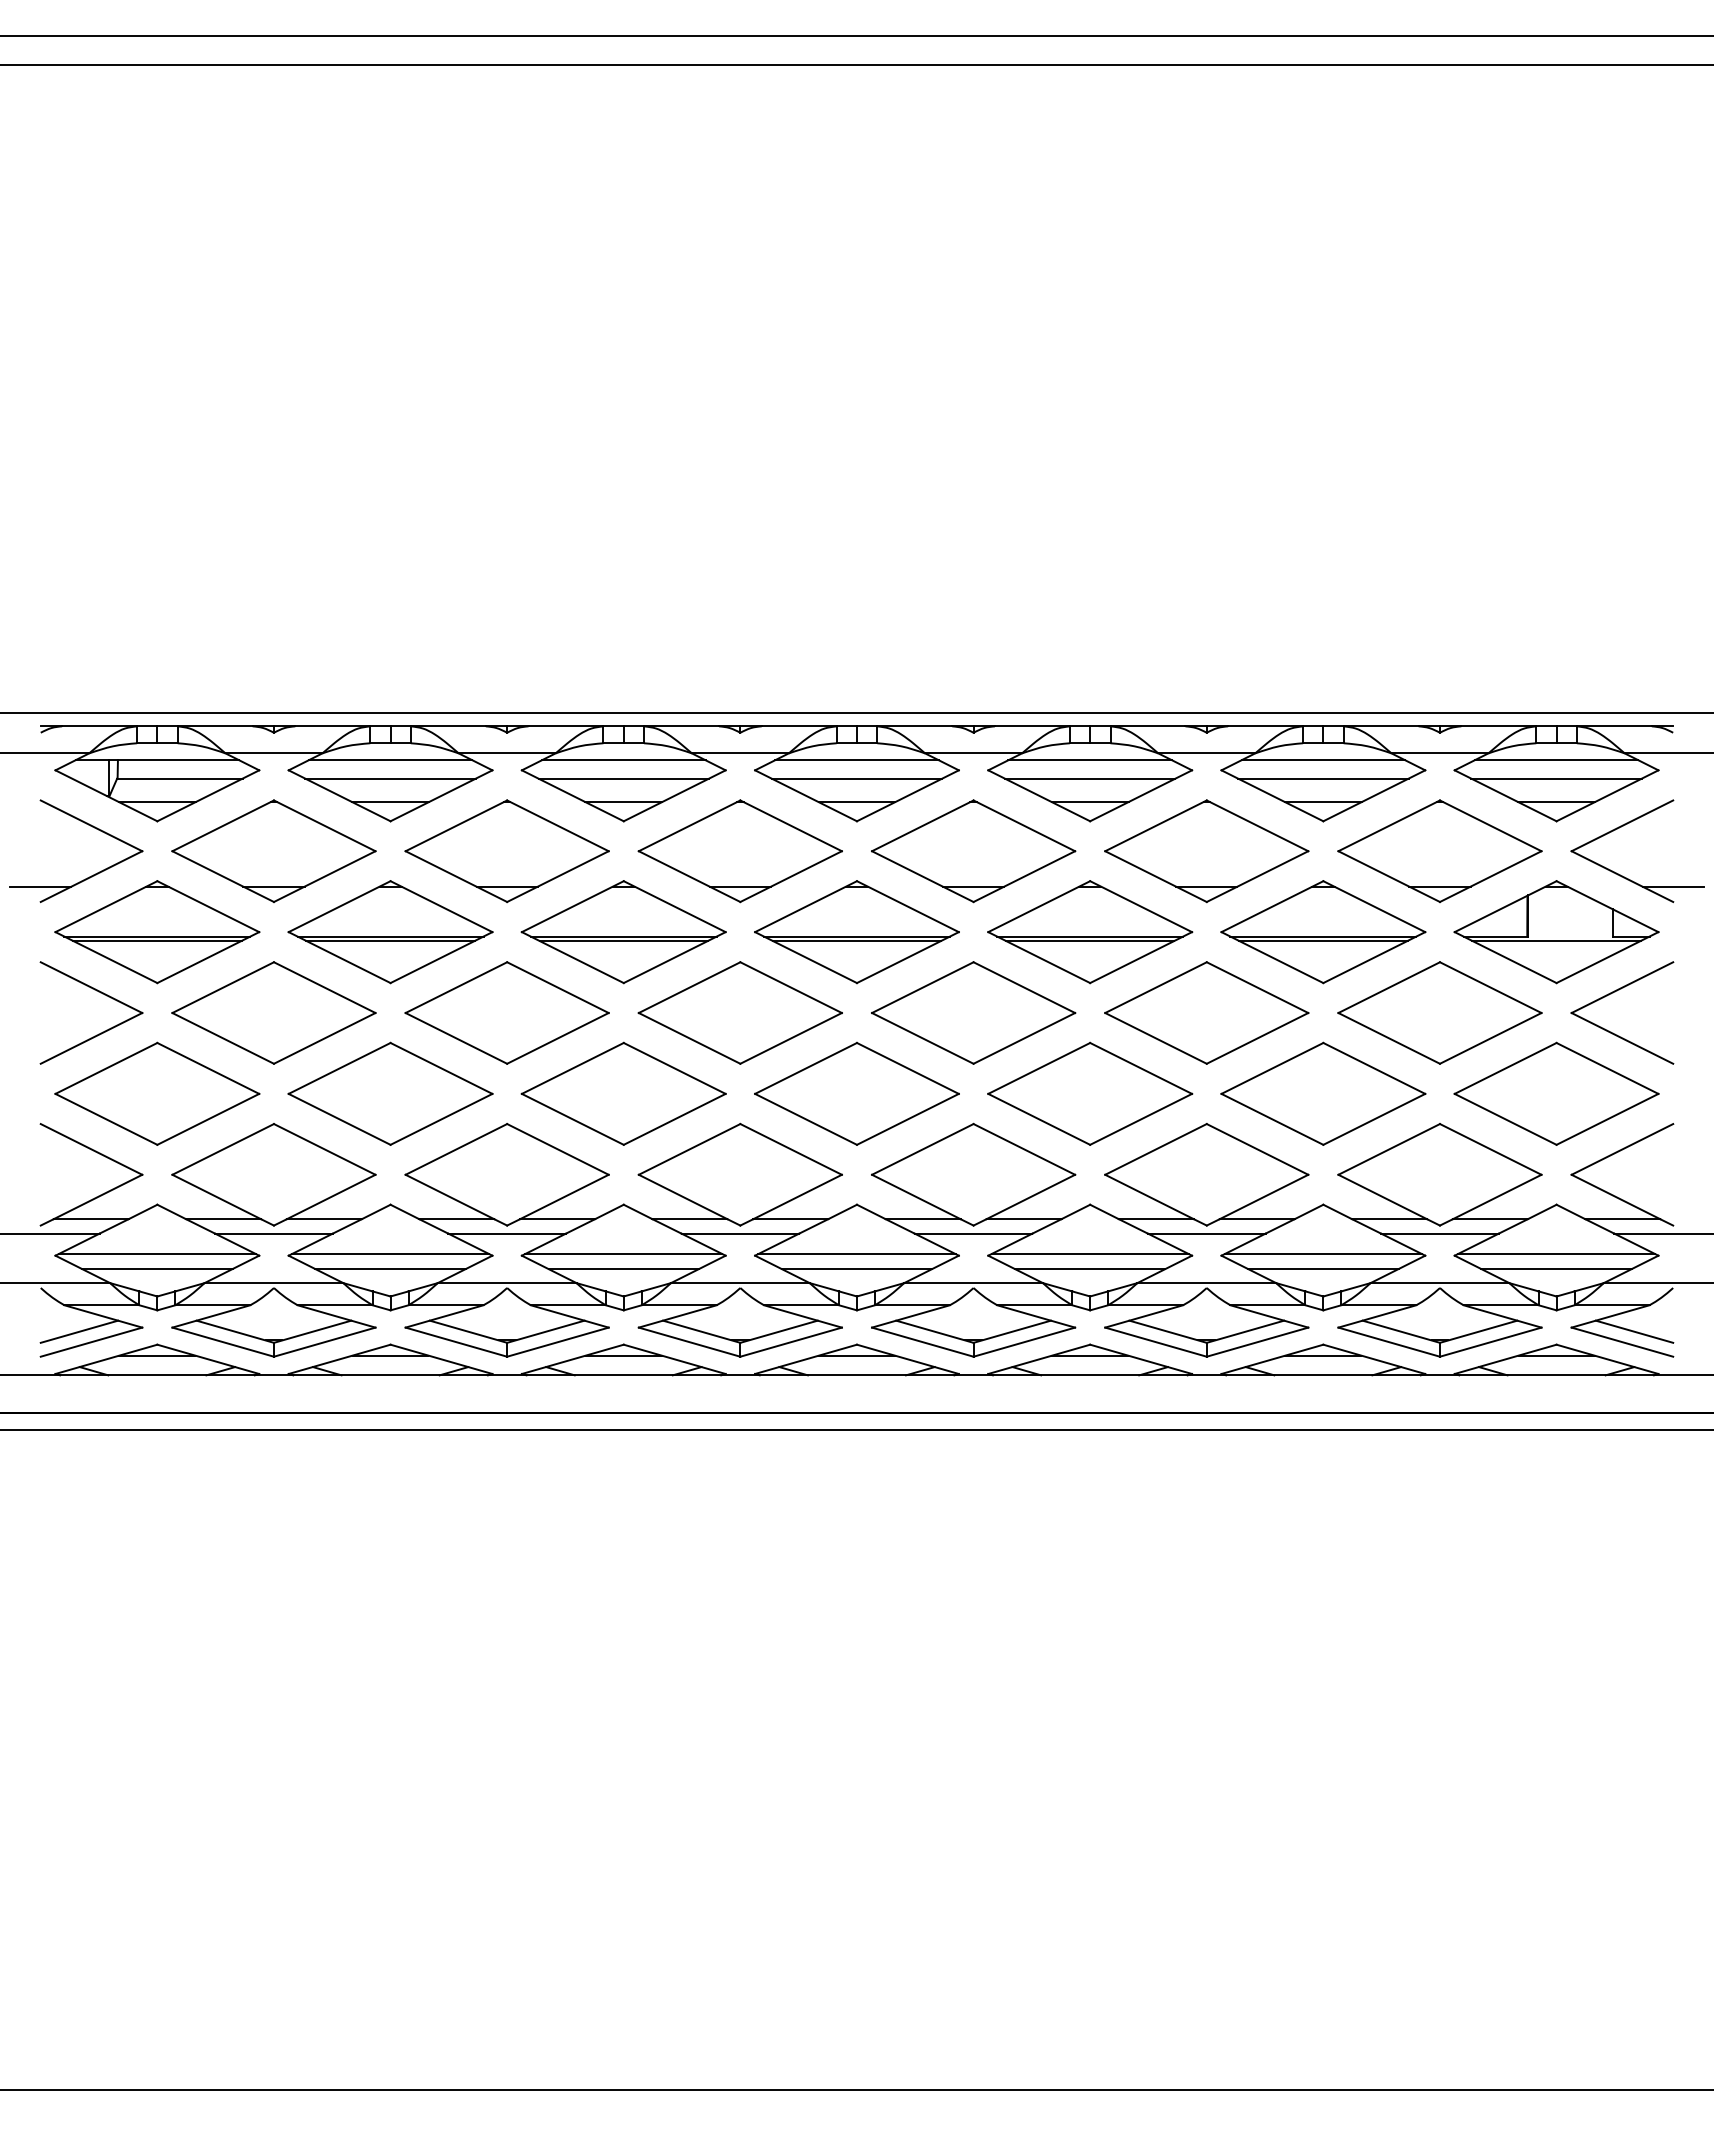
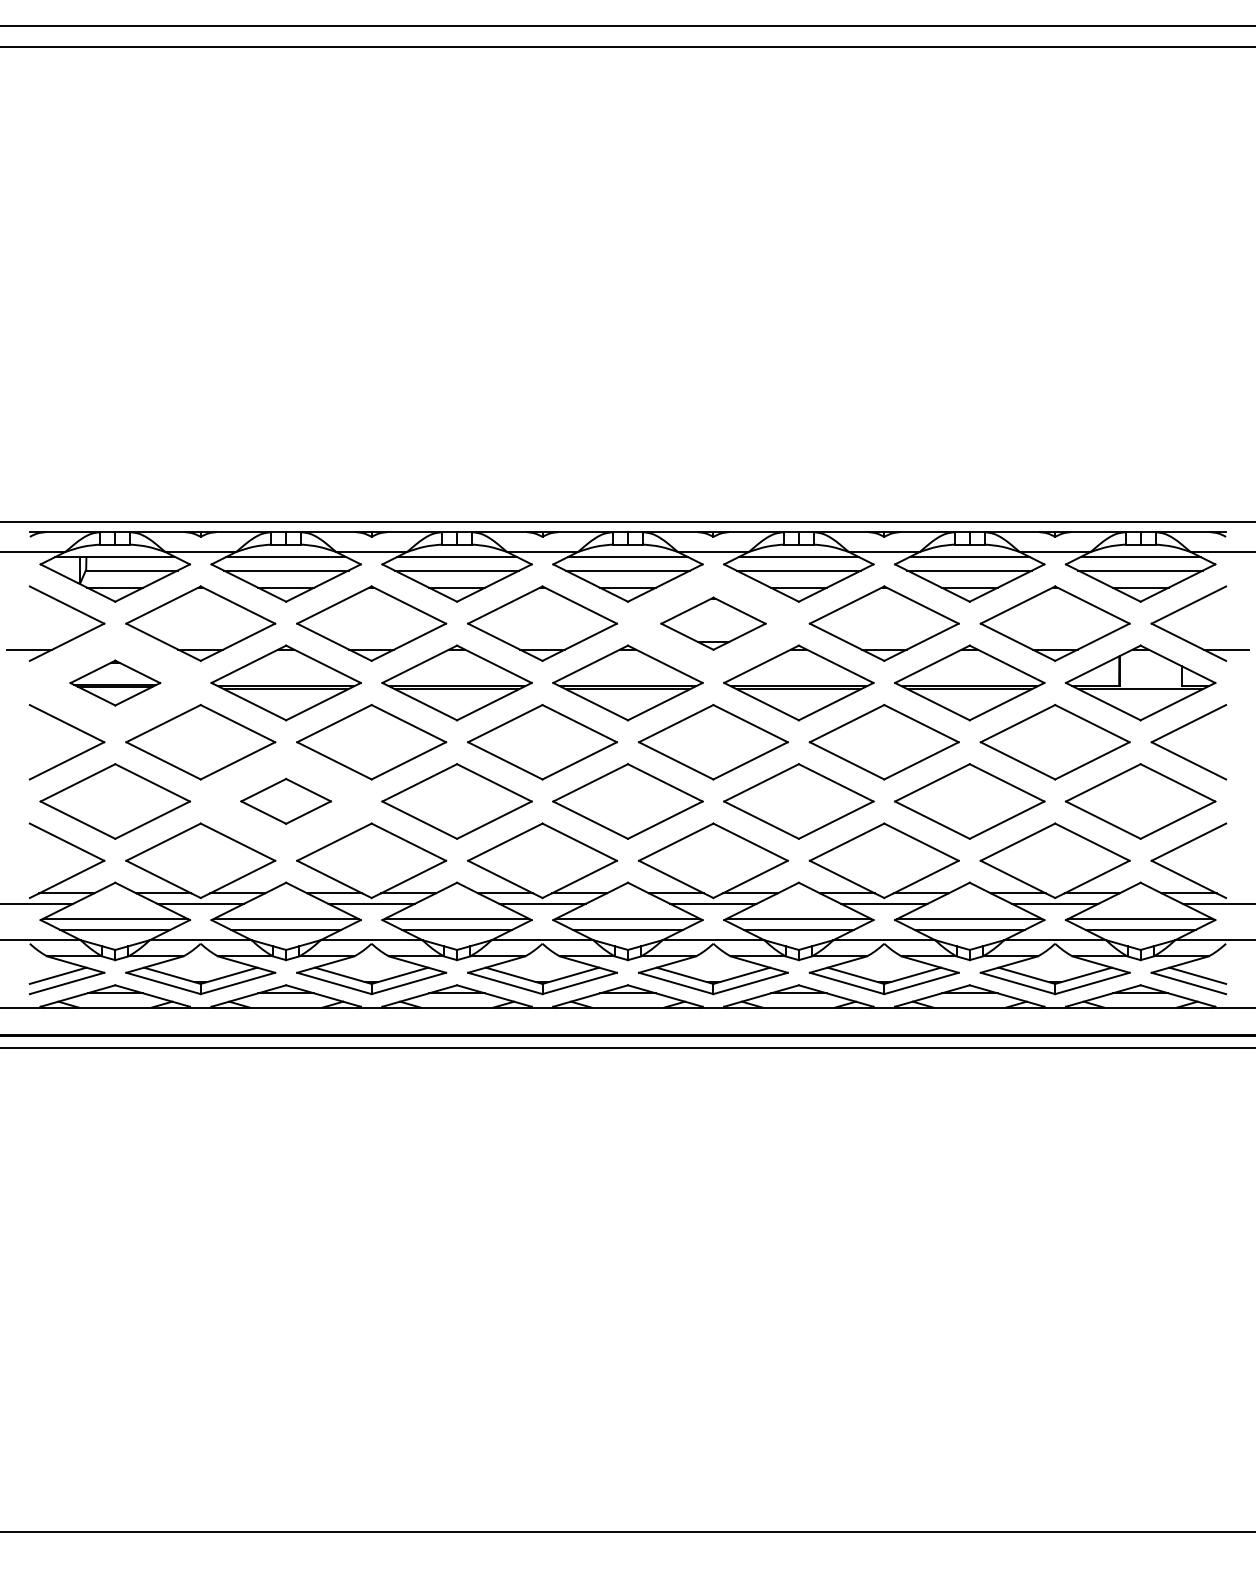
part: (973, 851) -> (713, 623), size x0.7
part: (157, 932) -> (115, 683), size x0.6
part: (390, 1093) -> (286, 801), size x0.6

